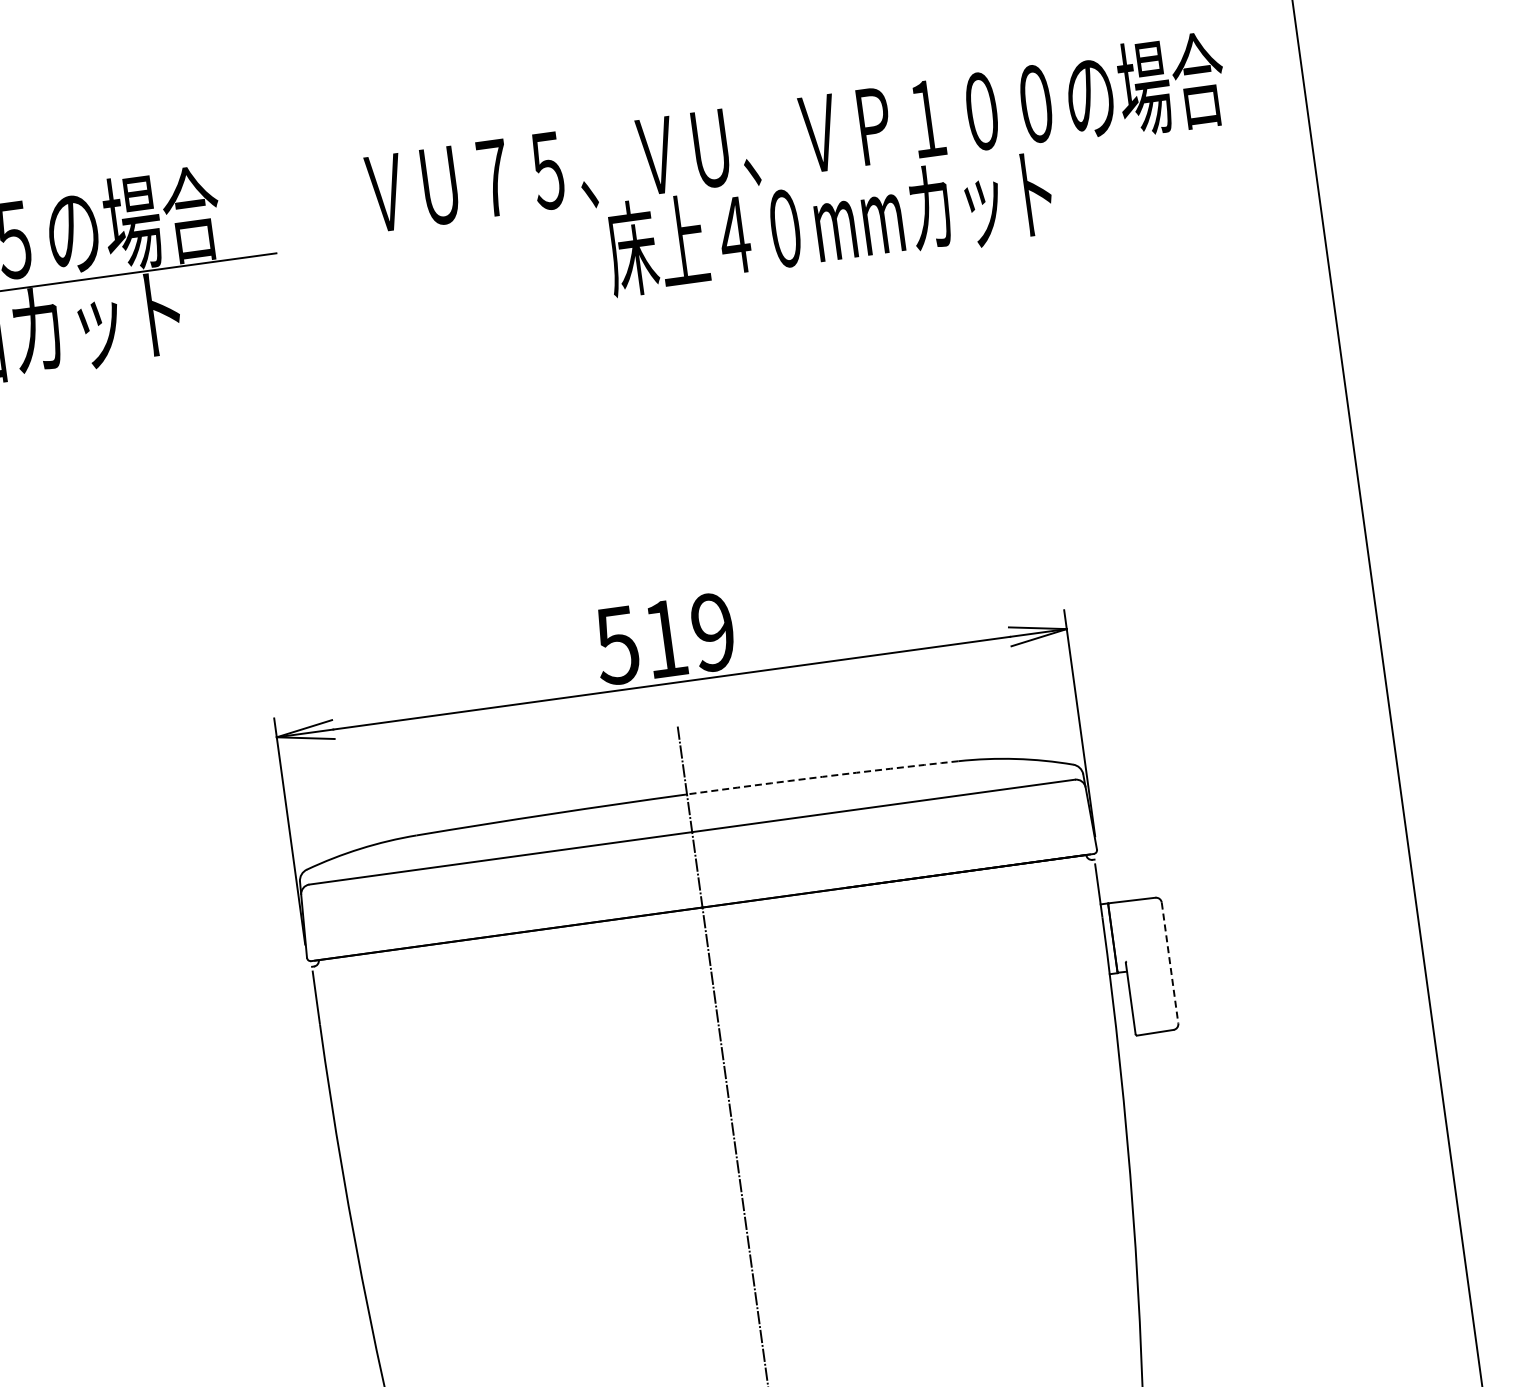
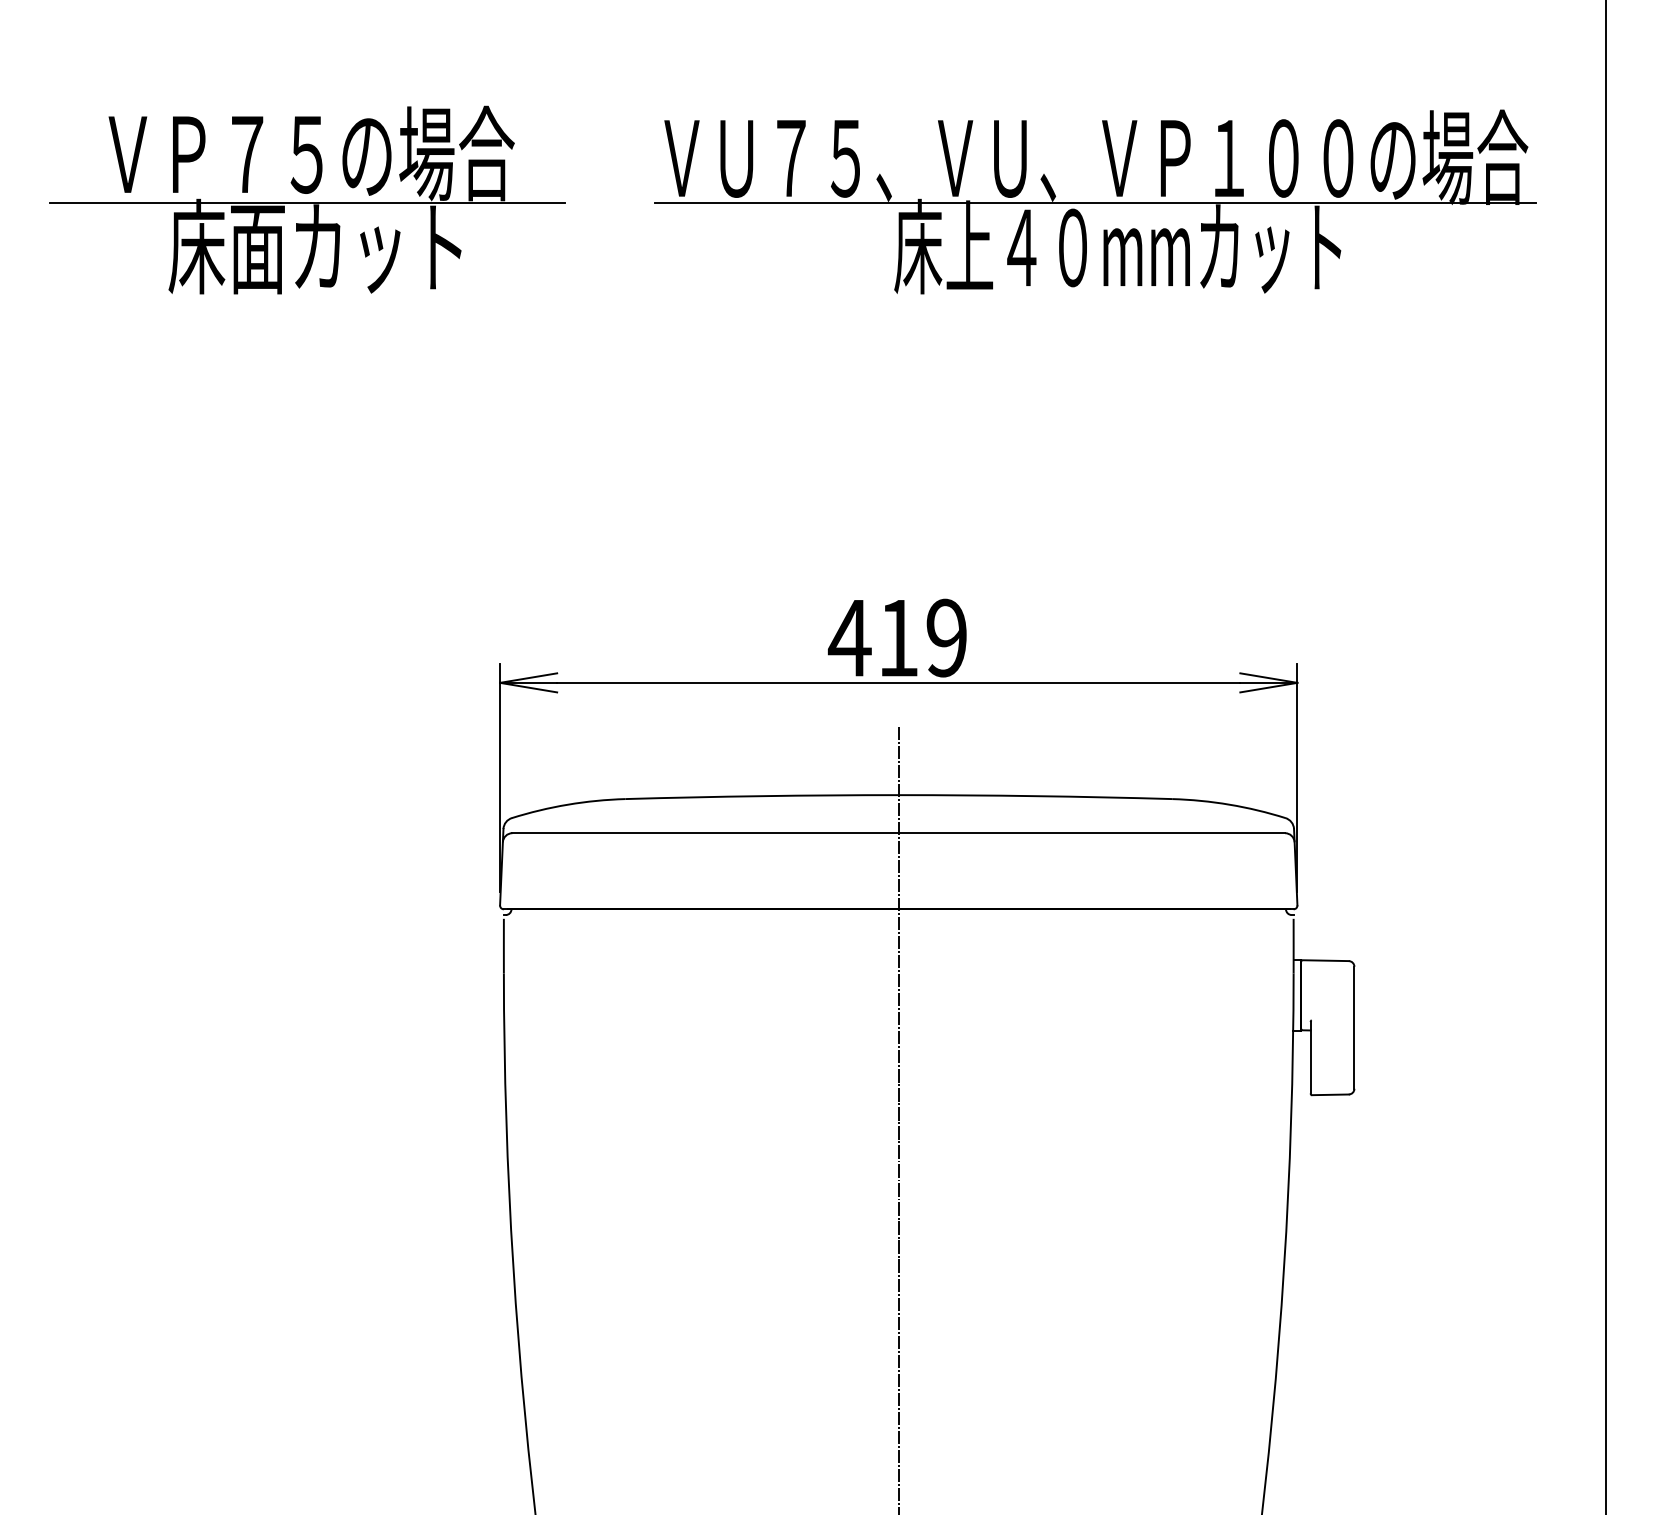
line: (800, 181) -> (1094, 203), added
text: (616, 645) -> (849, 638), 519 -> 419
arc: (822, 777) -> (1035, 796), dashed -> solid
line: (1170, 962) -> (1354, 1027), dashed -> solid

